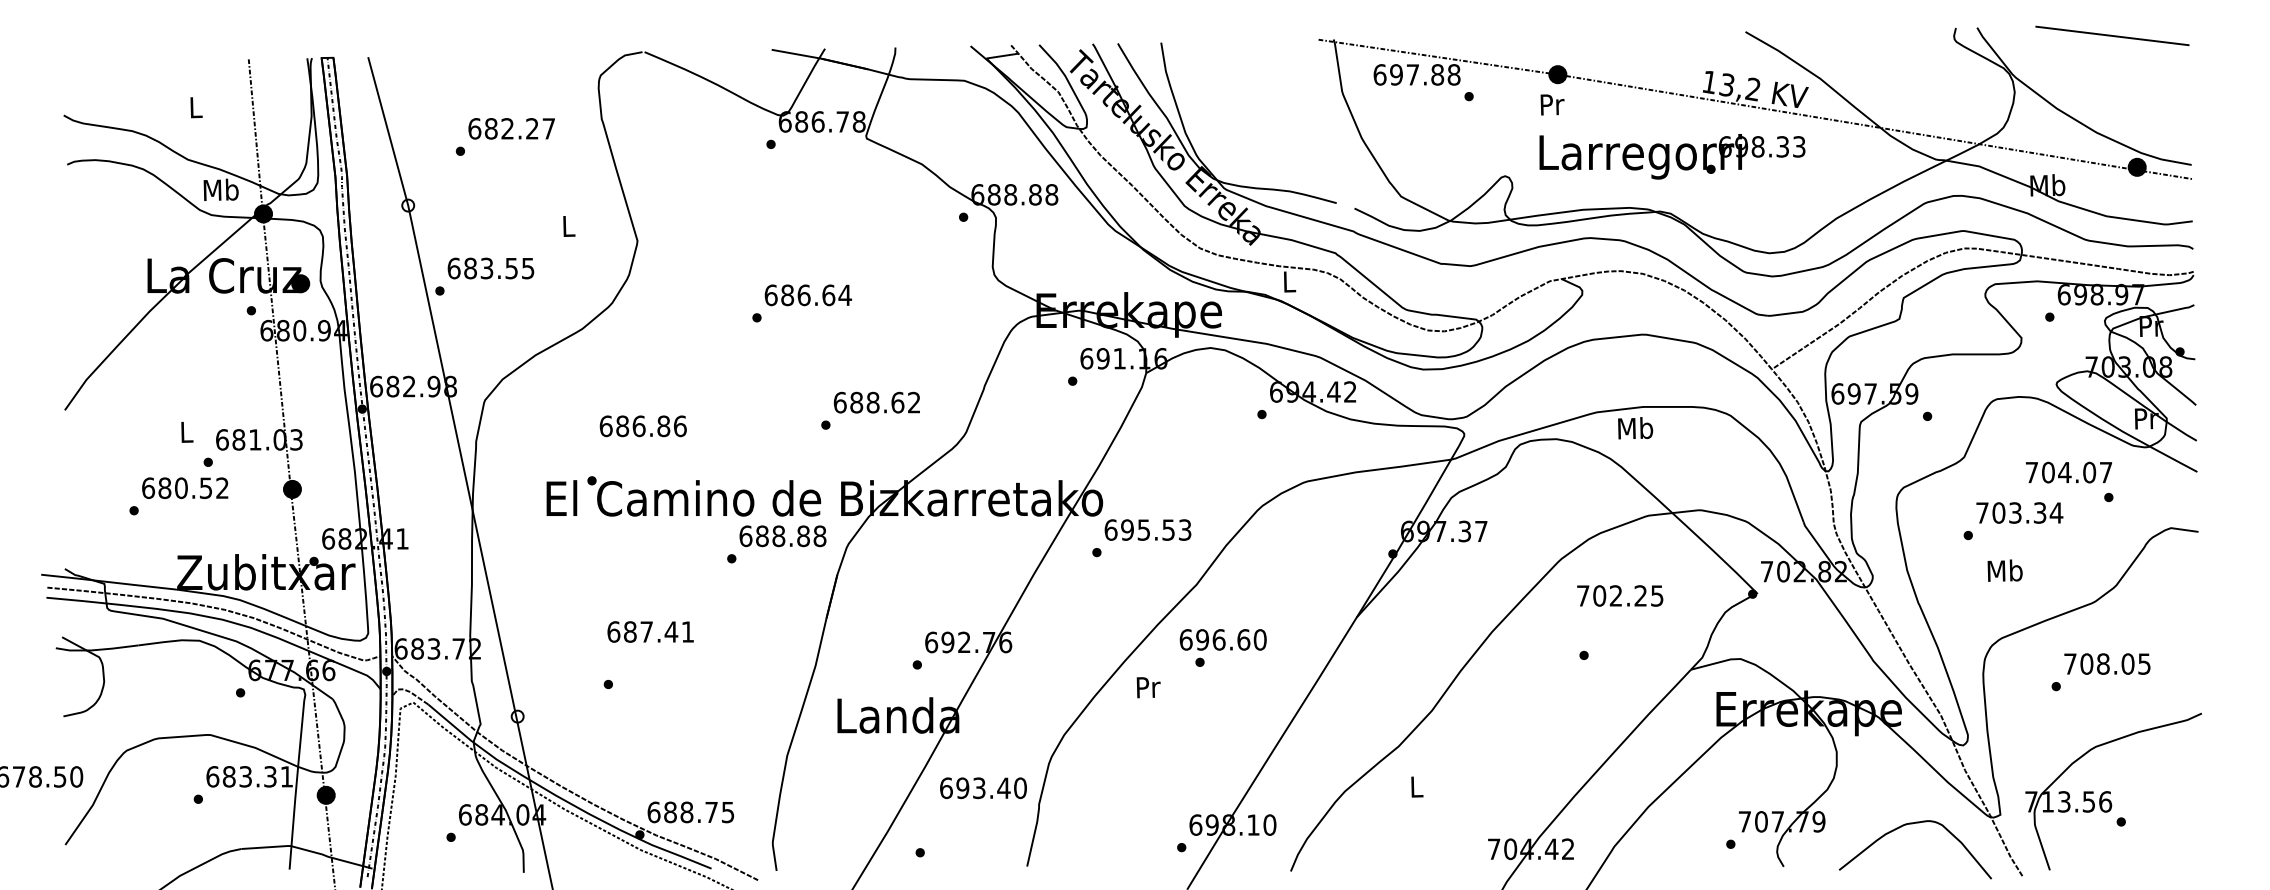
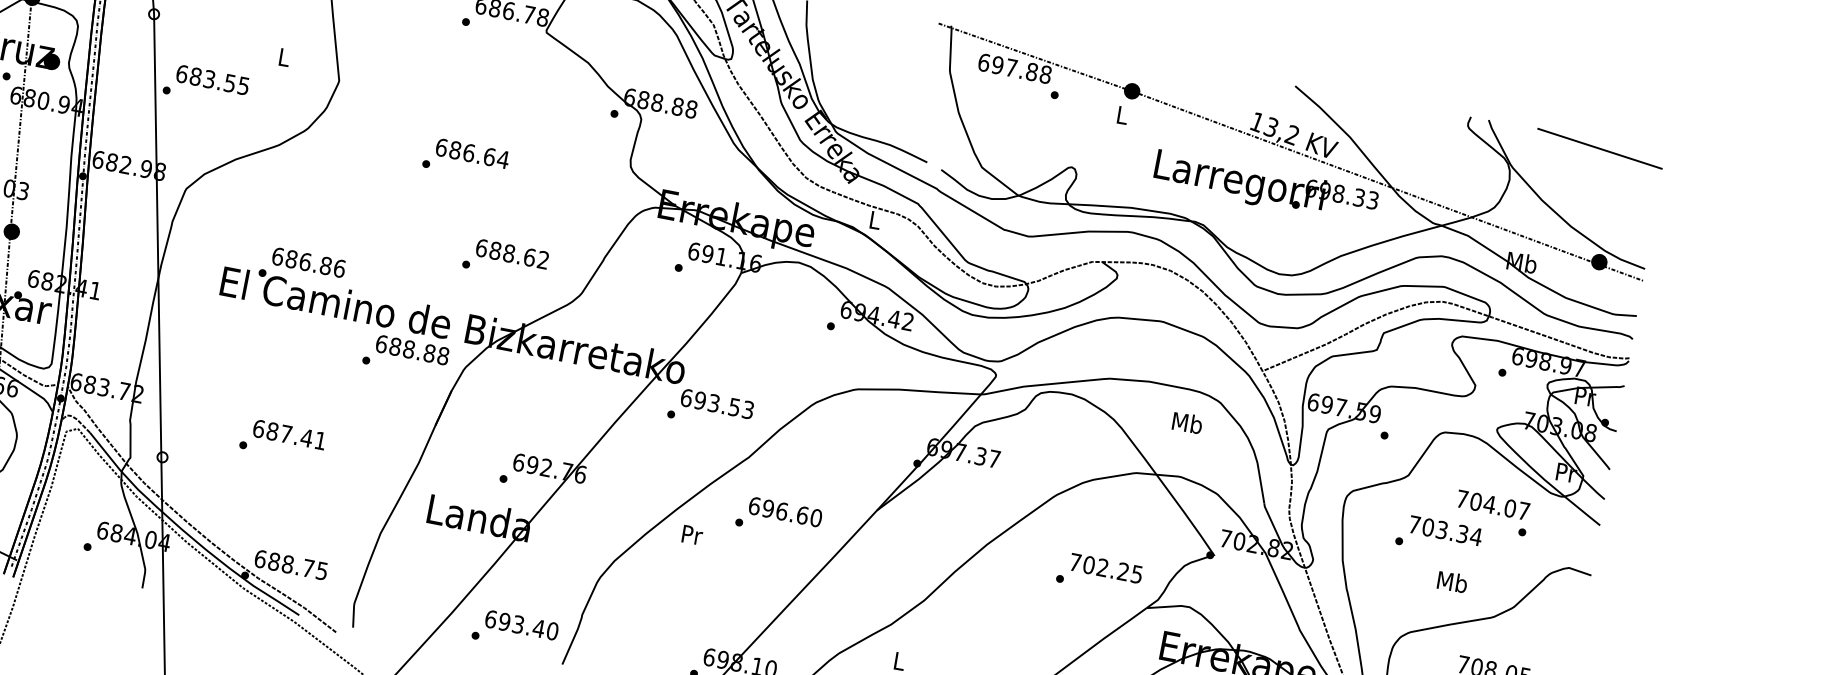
text: (1552, 104) -> (1122, 115), Pr -> L
text: (1672, 156) -> (1265, 187), moved
text: (642, 426) -> (308, 262), moved
text: (1635, 428) -> (1187, 423), moved
text: (1144, 529) -> (714, 402), 695.53 -> 693.53
text: (2004, 570) -> (1451, 581), moved
text: (1620, 595) -> (1106, 568), moved
text: (650, 631) -> (289, 434), moved
text: (1222, 639) -> (784, 511), moved
text: (983, 788) -> (521, 625), moved

